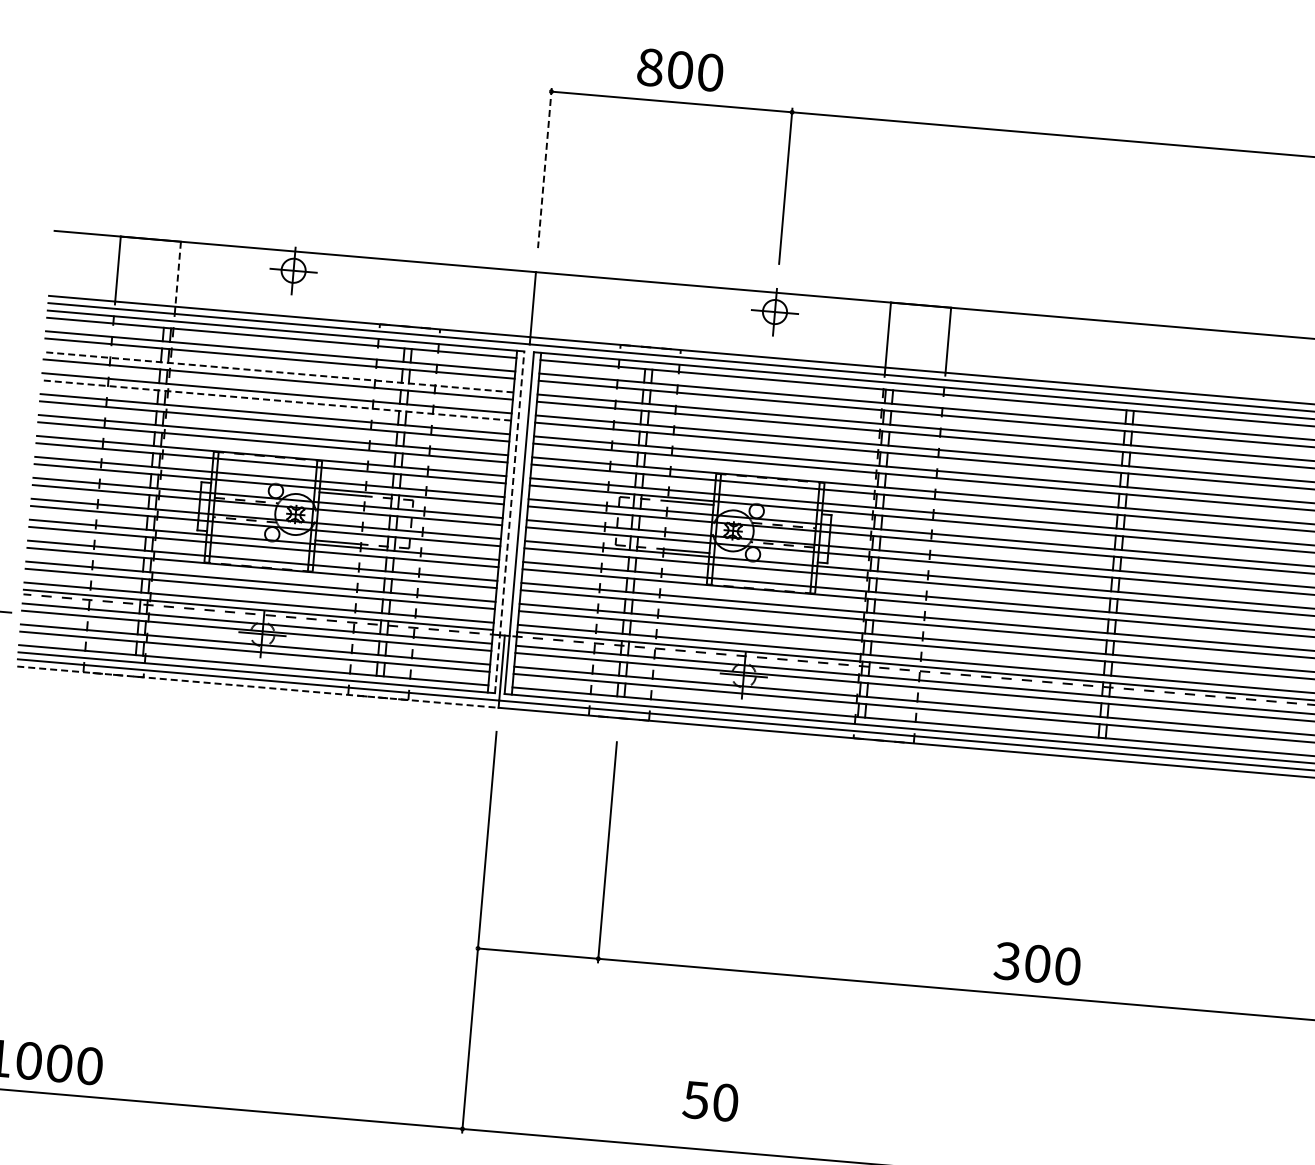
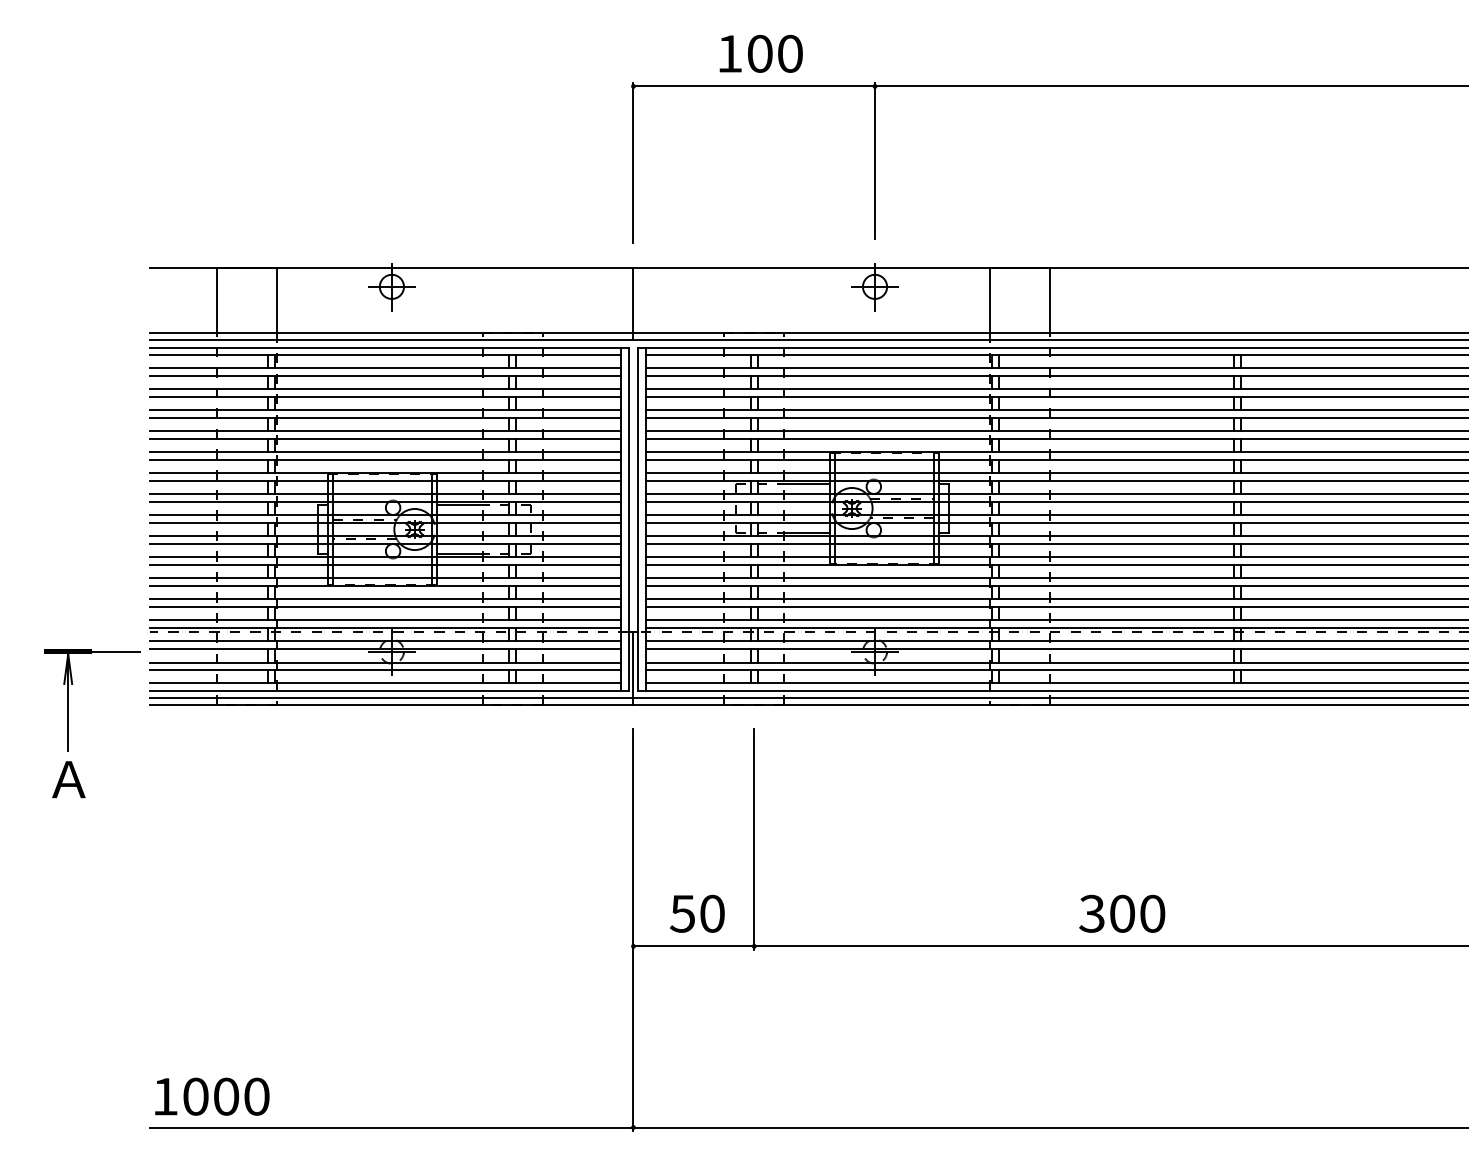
text: (649, 67) -> (729, 53), 800 -> 100
line: (544, 168) -> (633, 163), dashed -> solid
line: (178, 274) -> (277, 300), dashed -> solid
line: (278, 372) -> (385, 389), dashed -> solid
line: (276, 400) -> (385, 417), dashed -> solid
line: (509, 522) -> (628, 519), dashed -> solid
line: (257, 686) -> (391, 704), dashed -> solid
text: (1037, 963) -> (1122, 913), moved
text: (710, 1101) -> (697, 913), moved

